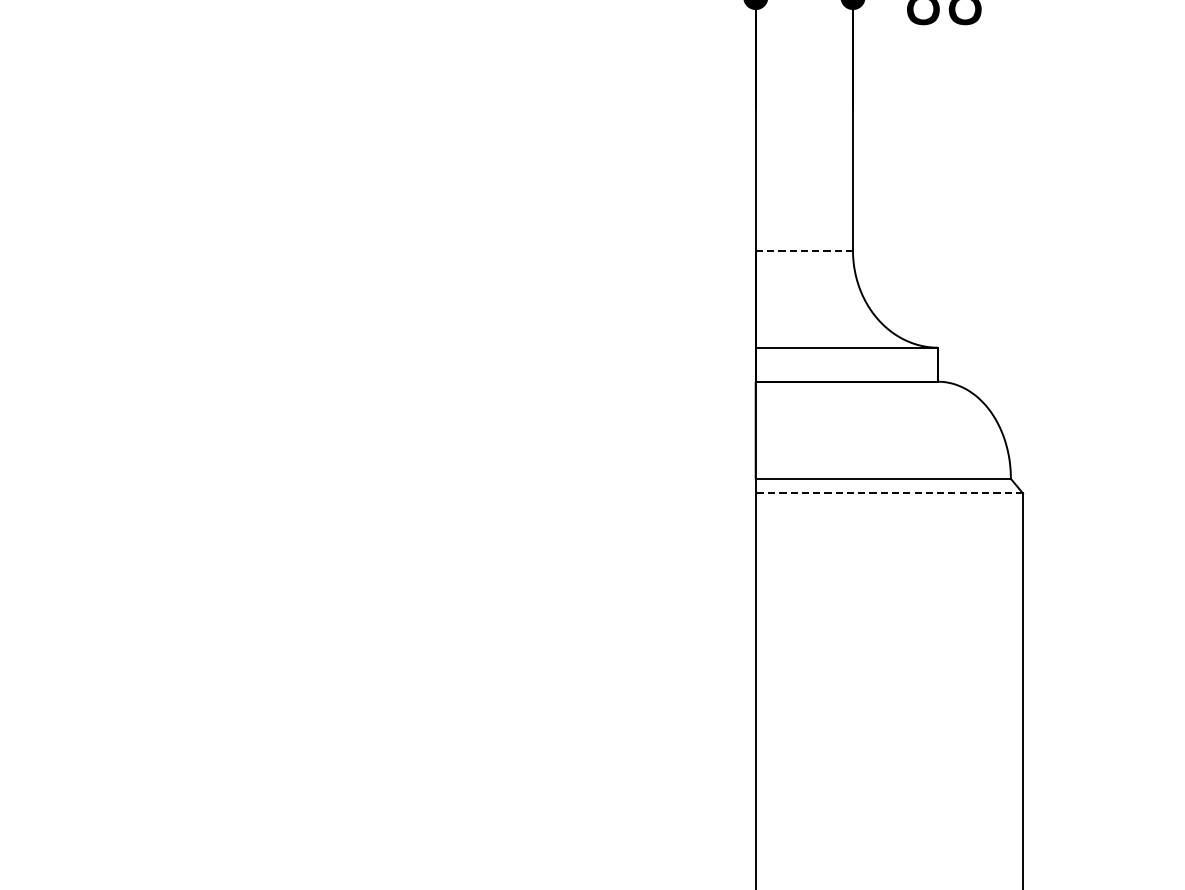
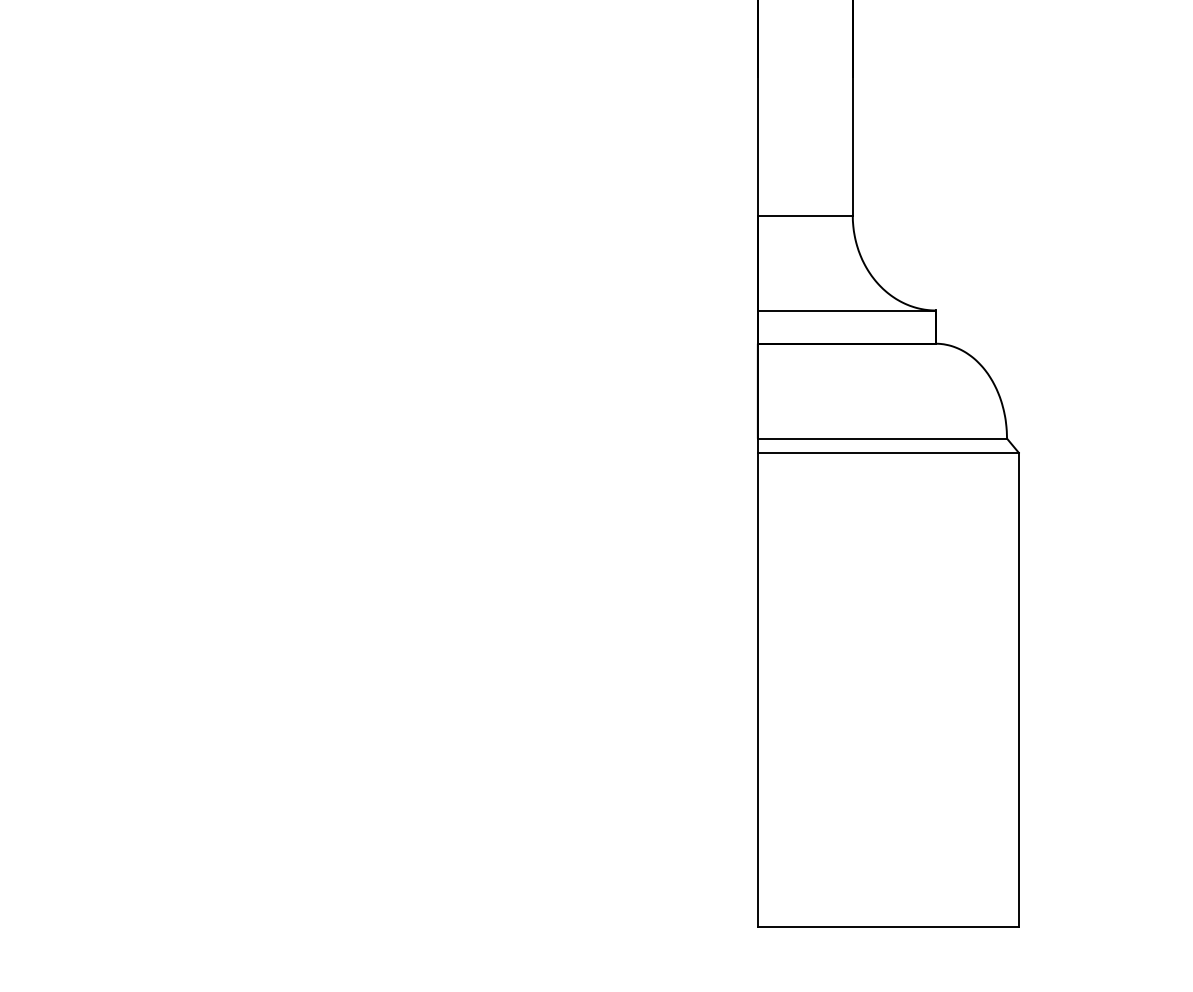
line: (804, 250) -> (805, 215), dashed -> solid
line: (888, 493) -> (887, 452), dashed -> solid

